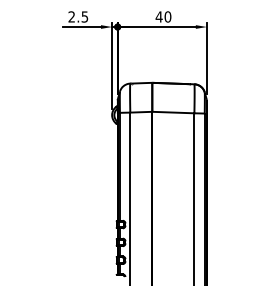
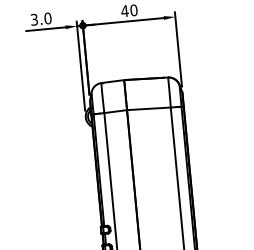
text: (78, 16) -> (41, 18), 2.5 -> 3.0

